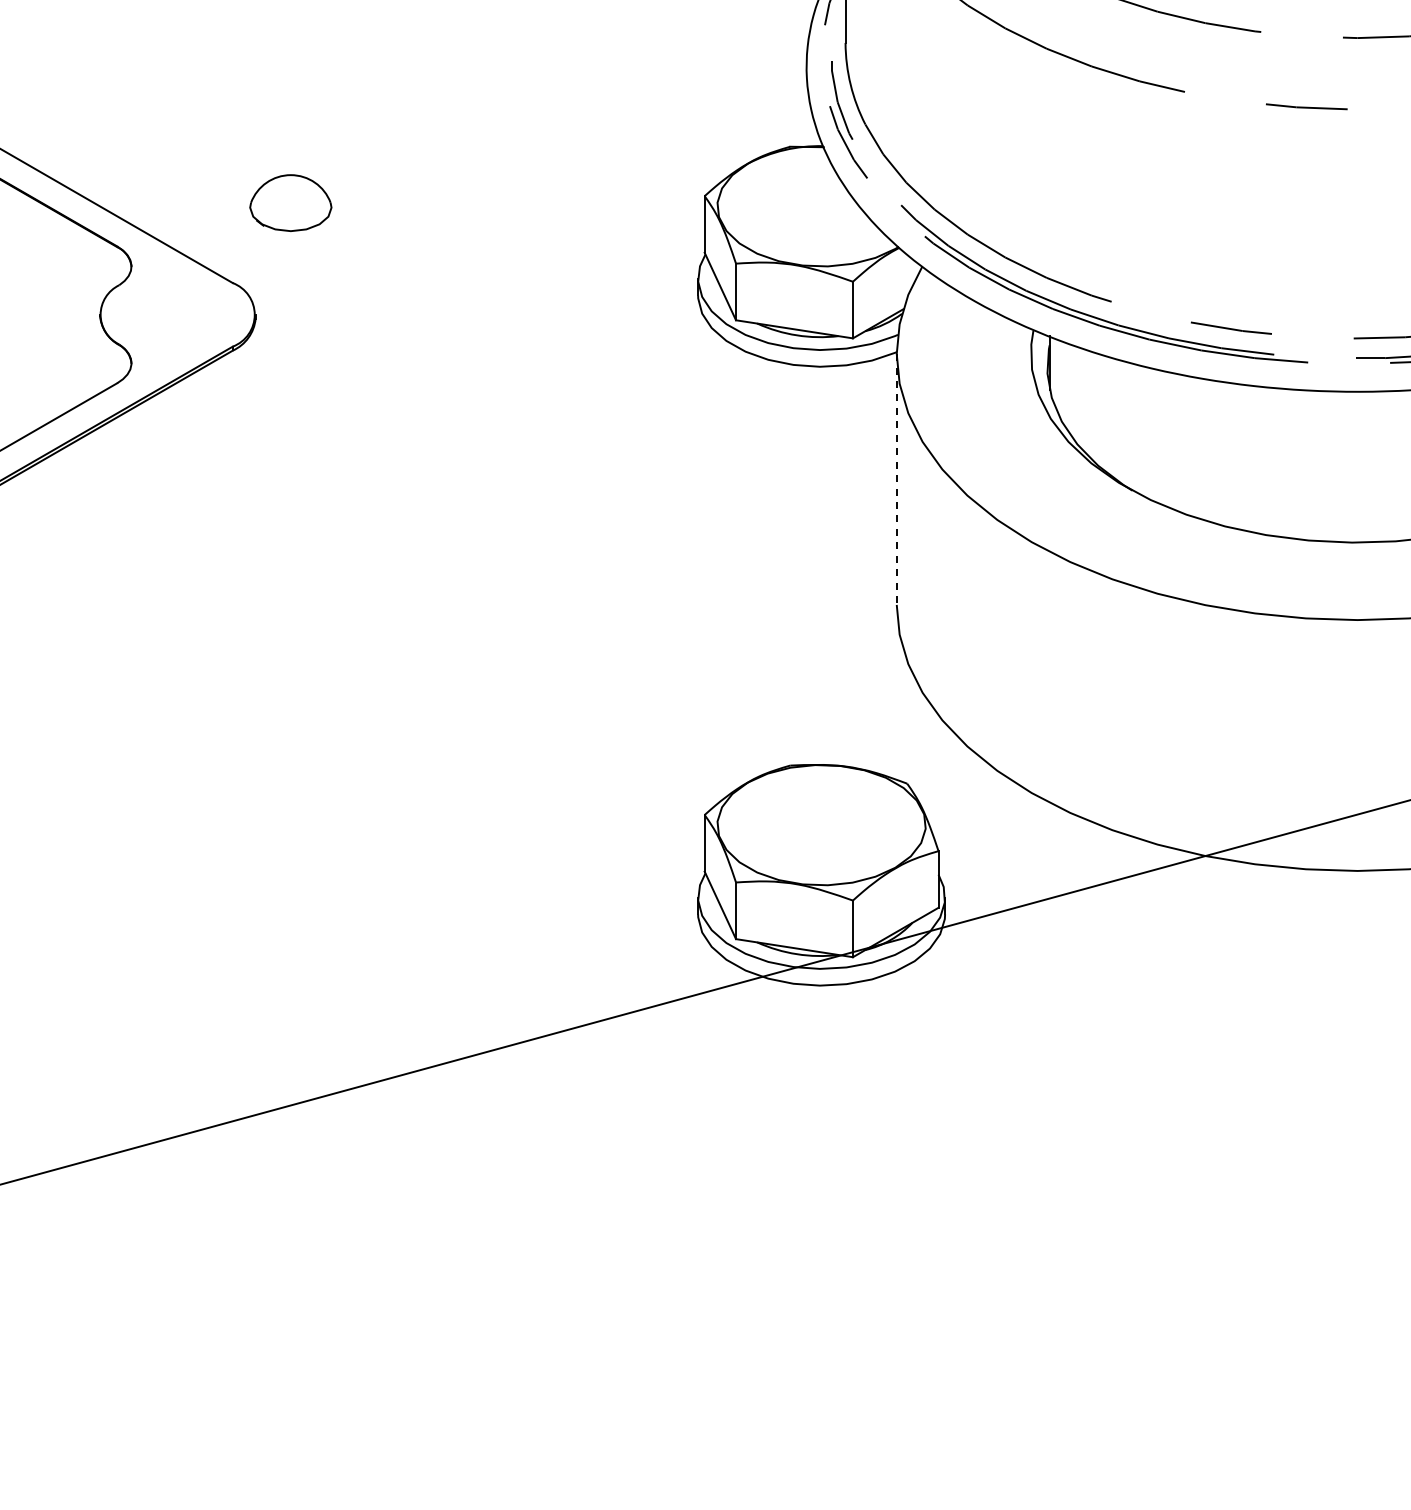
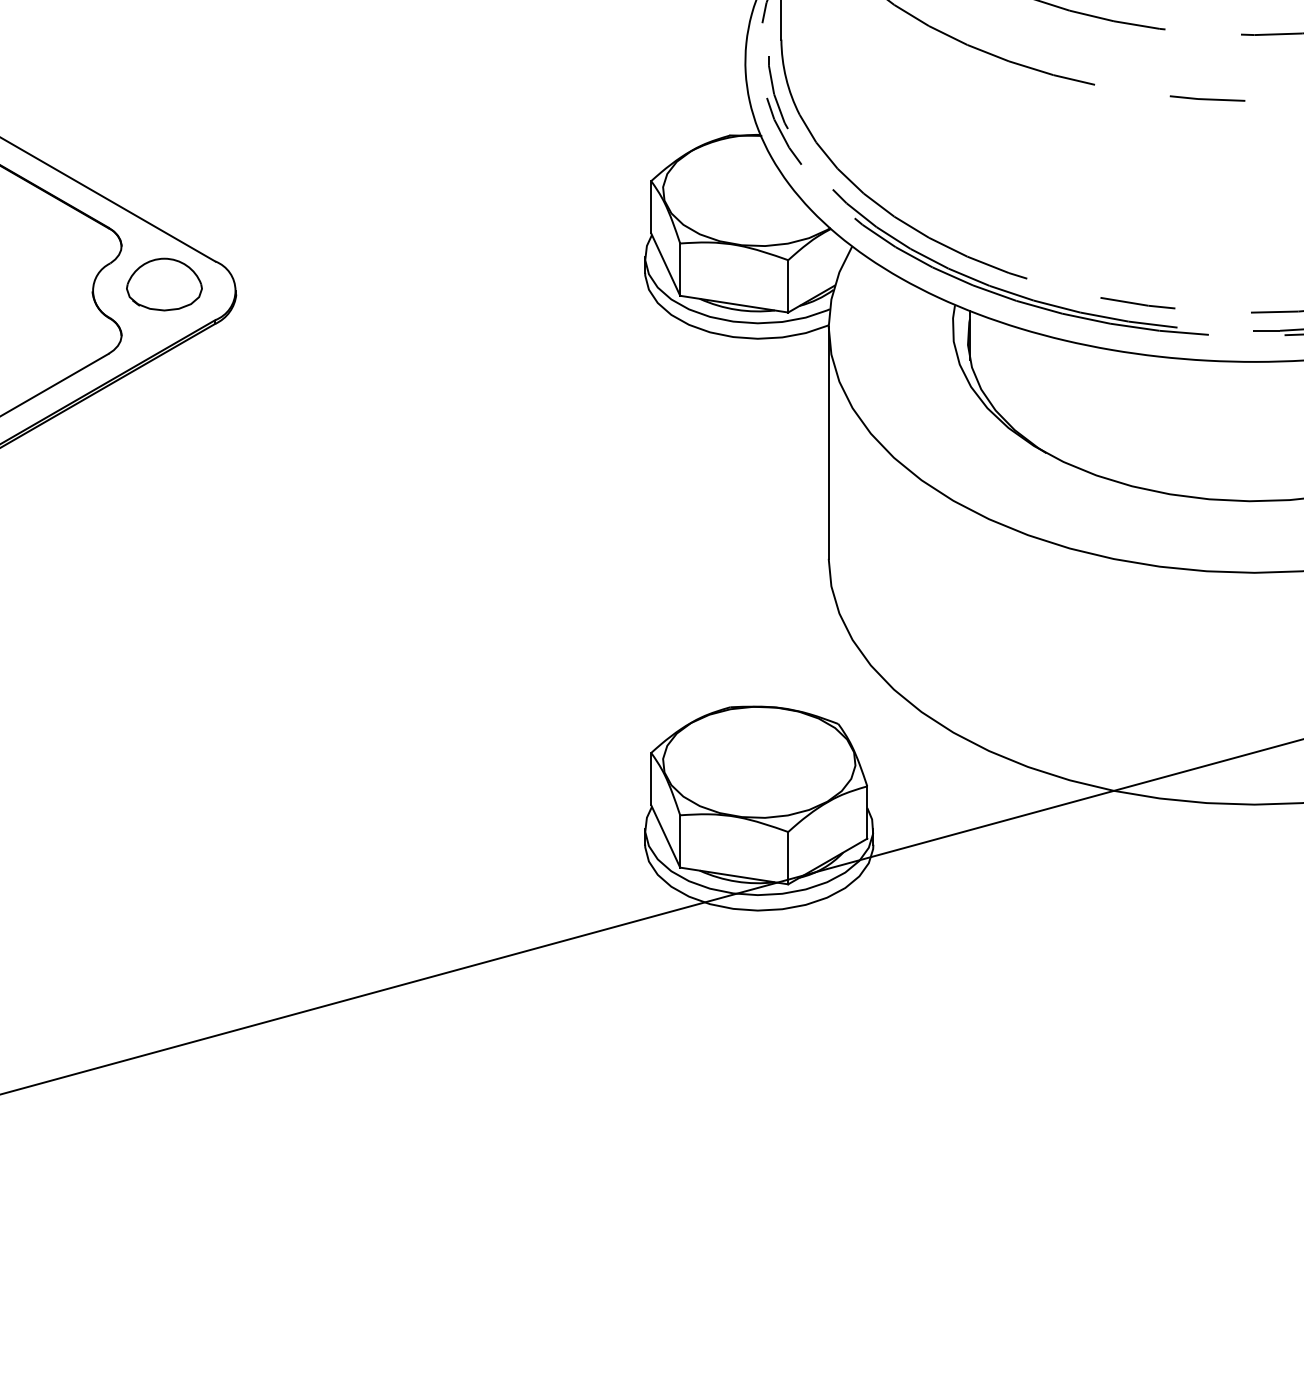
part: (290, 202) -> (164, 284), moved
line: (896, 479) -> (828, 442), dashed -> solid

